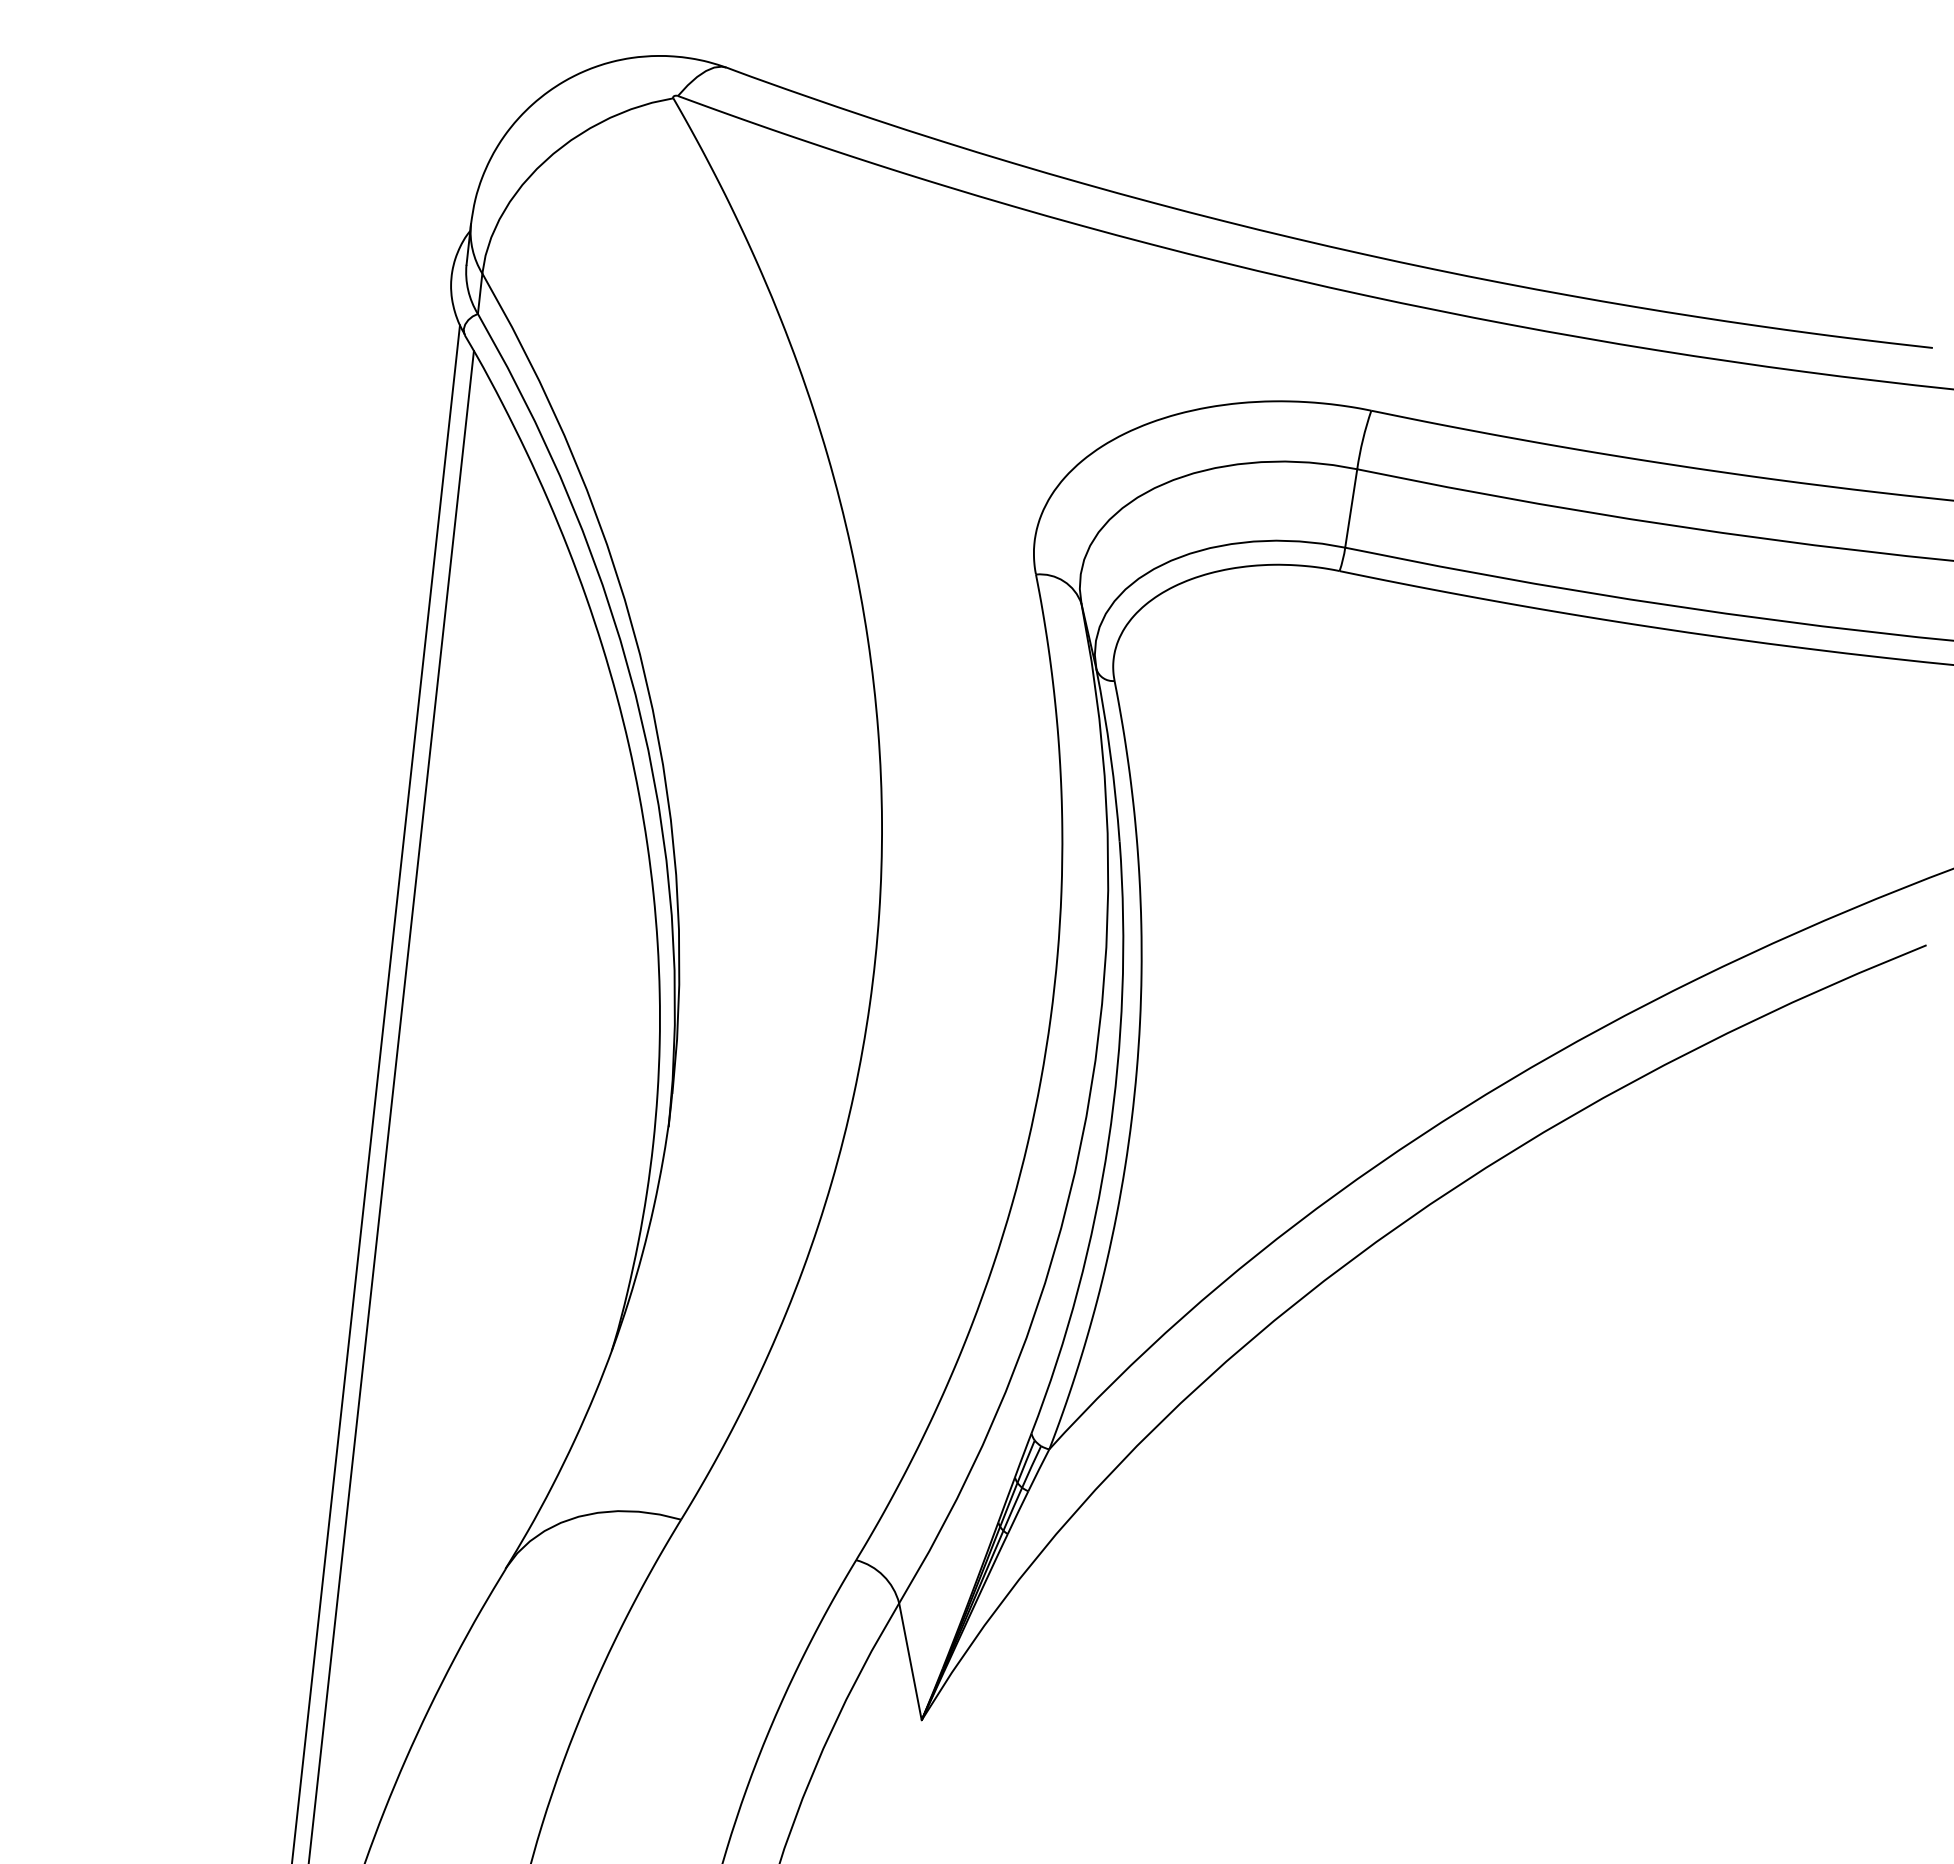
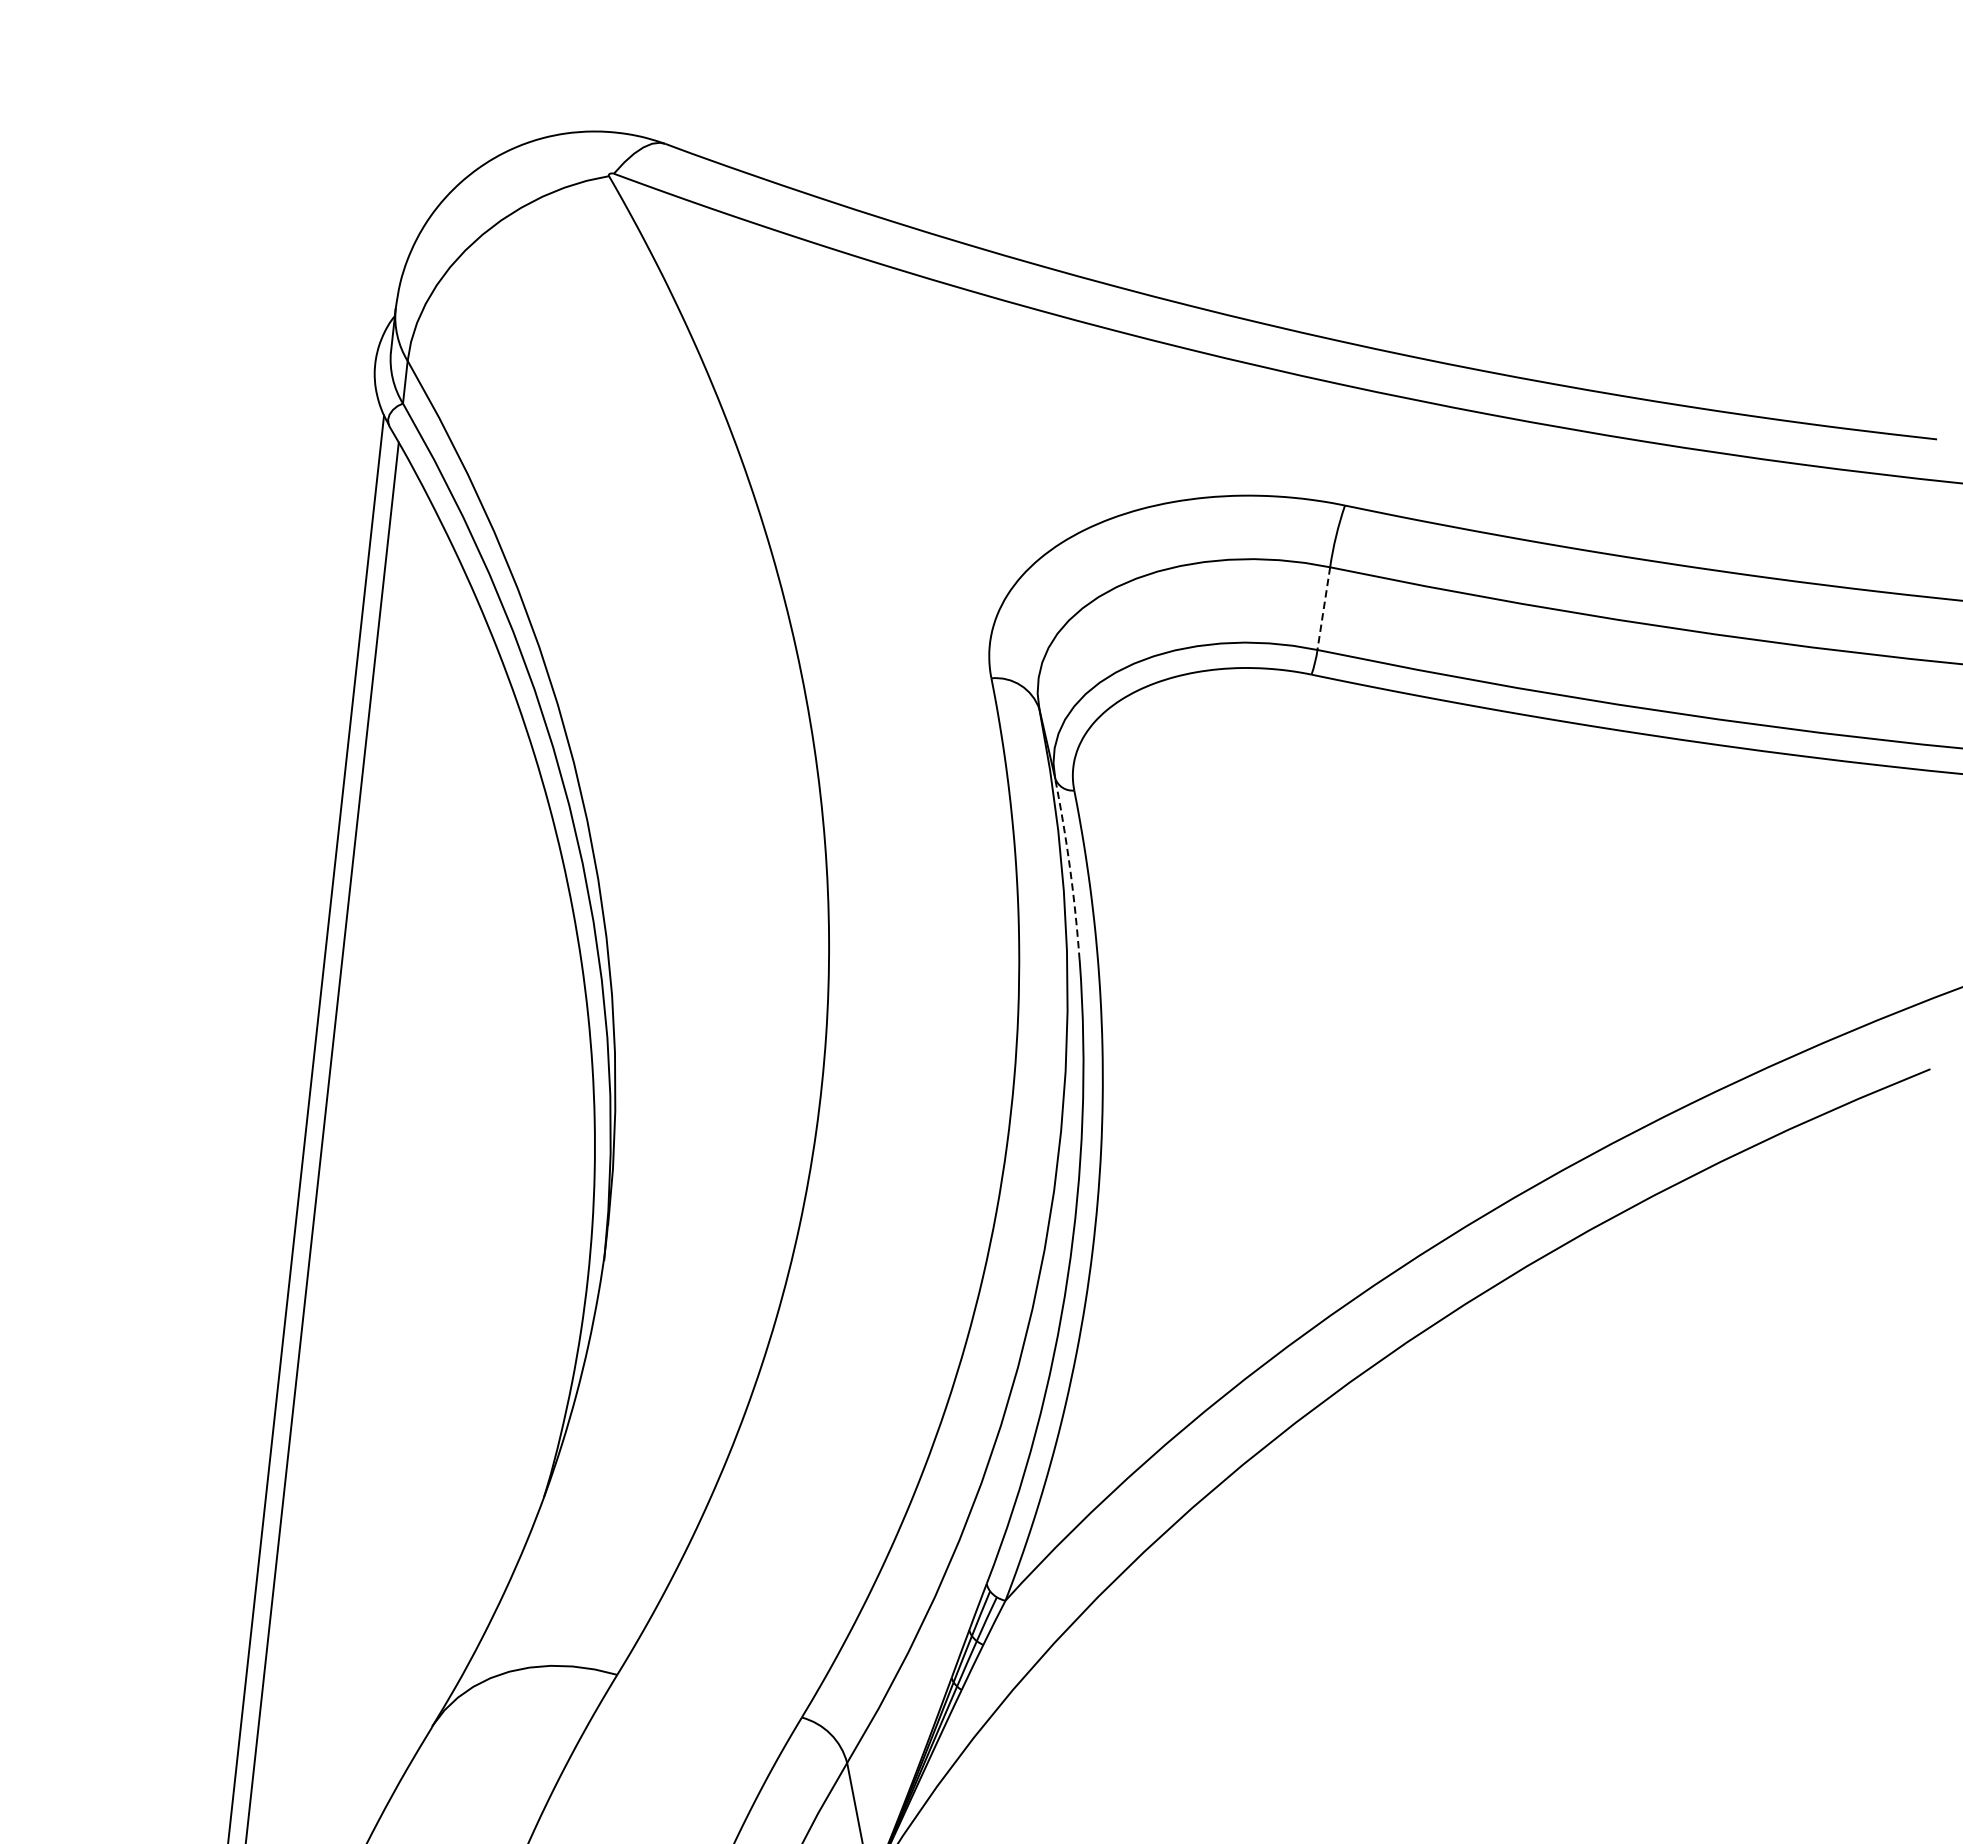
line: (1351, 508) -> (1324, 608), solid -> dashed
arc: (1110, 755) -> (1069, 869), solid -> dashed

